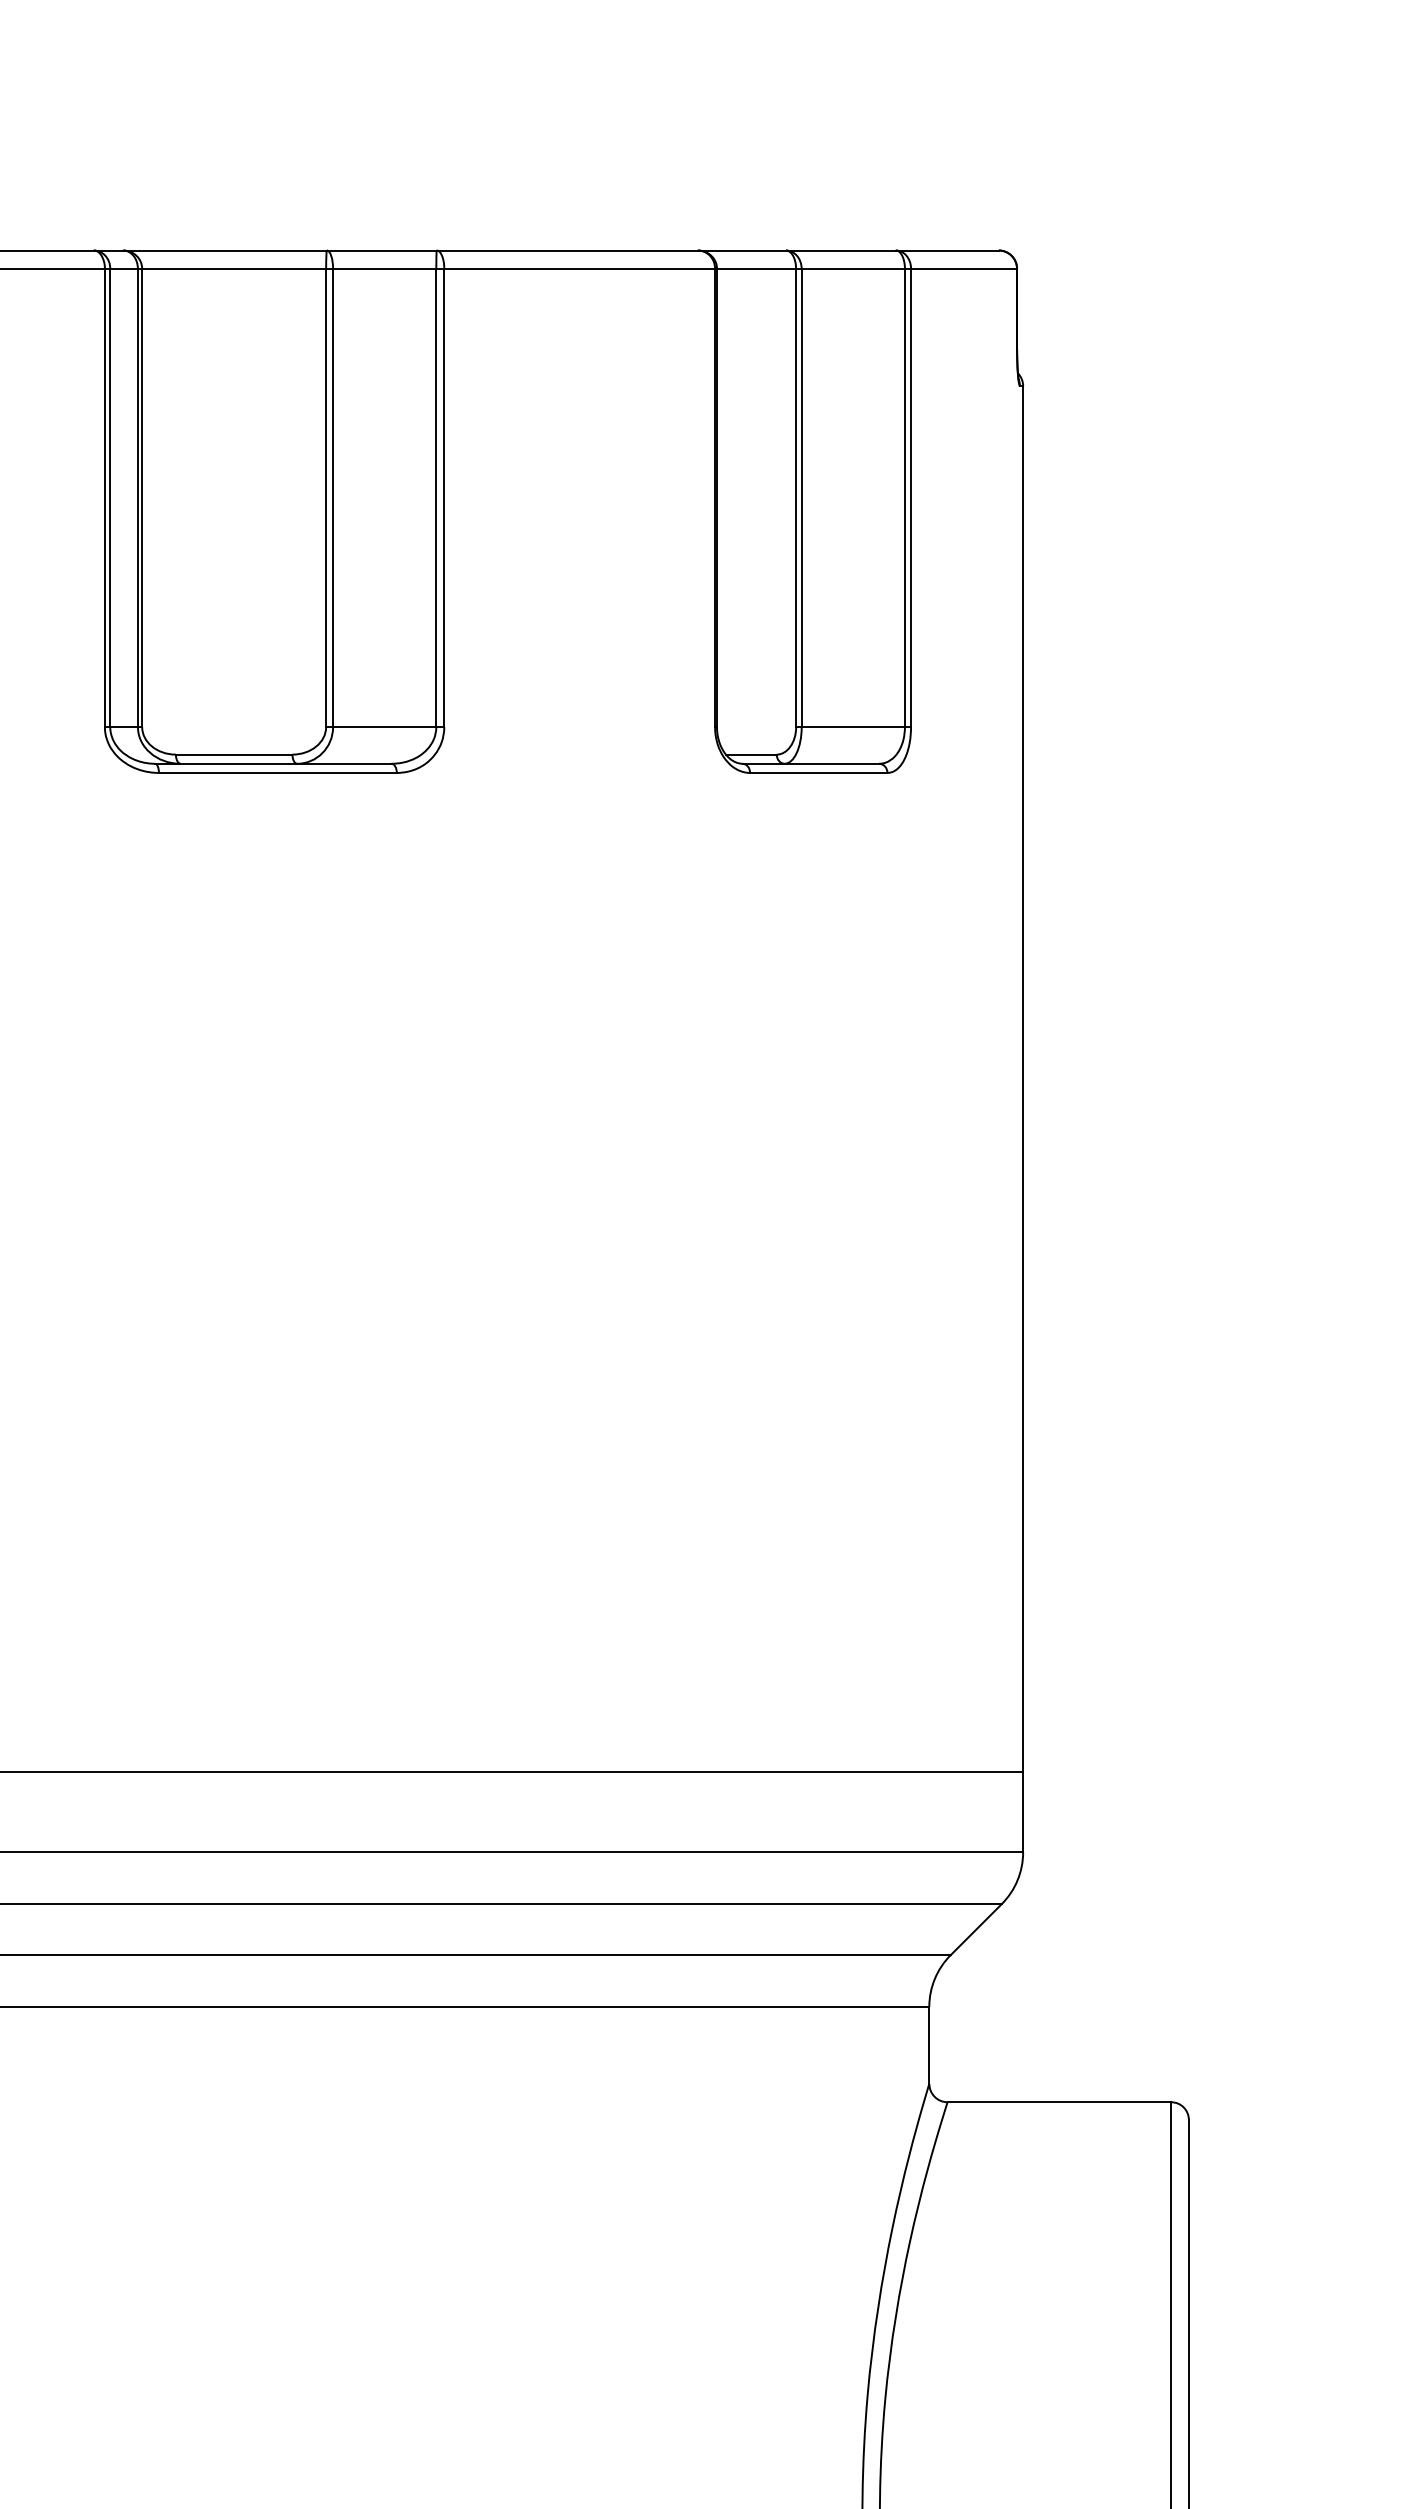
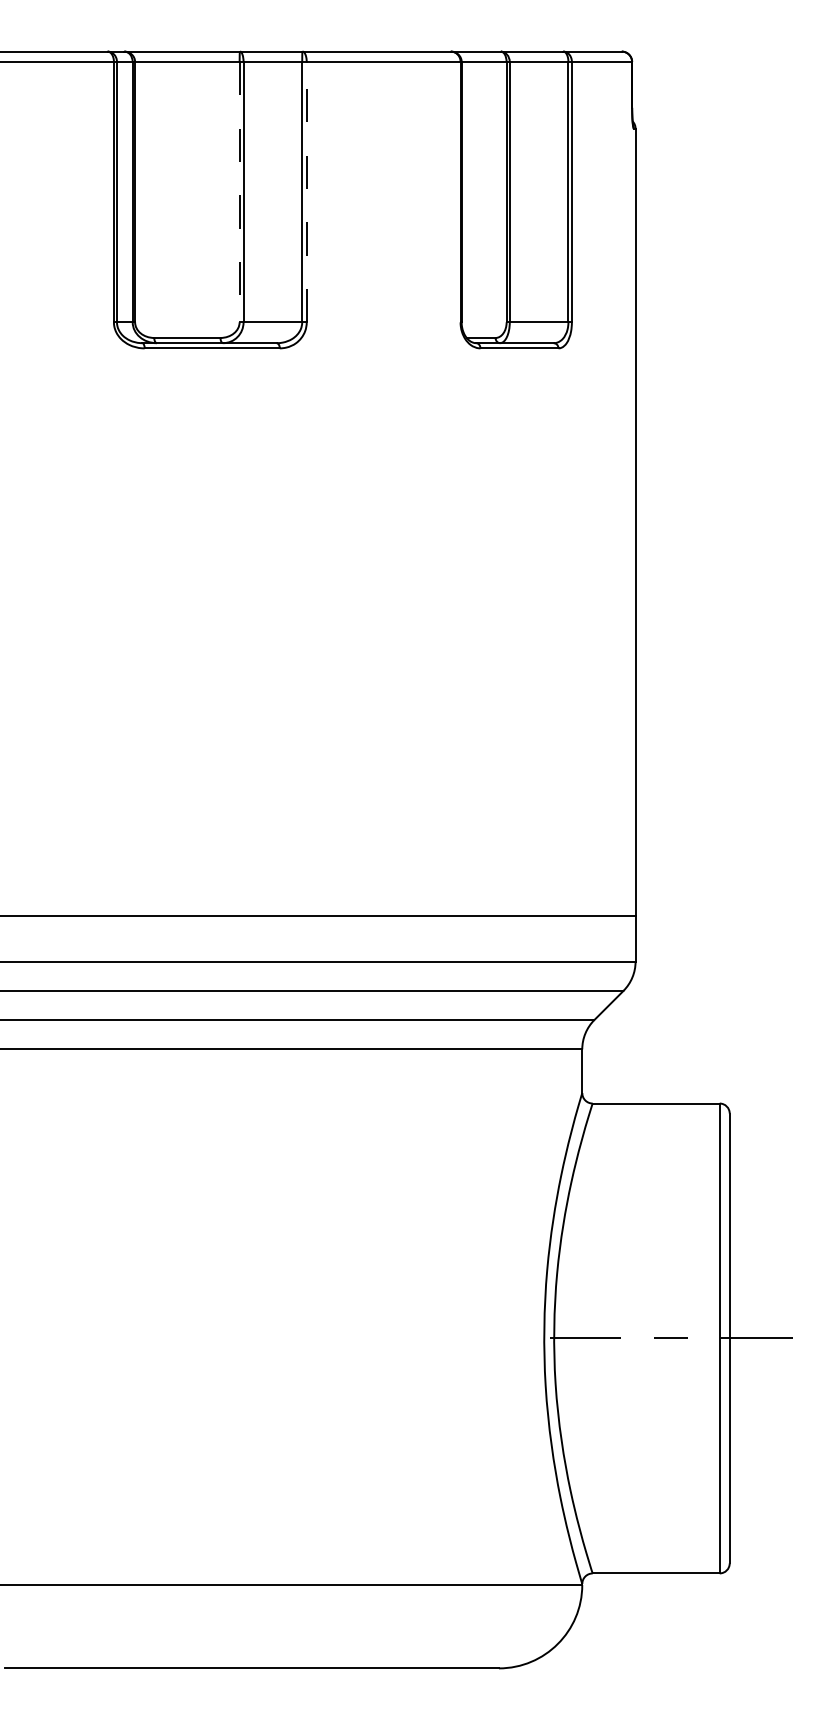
line: (443, 496) -> (306, 191), solid -> dashed
line: (325, 498) -> (239, 192), solid -> dashed

